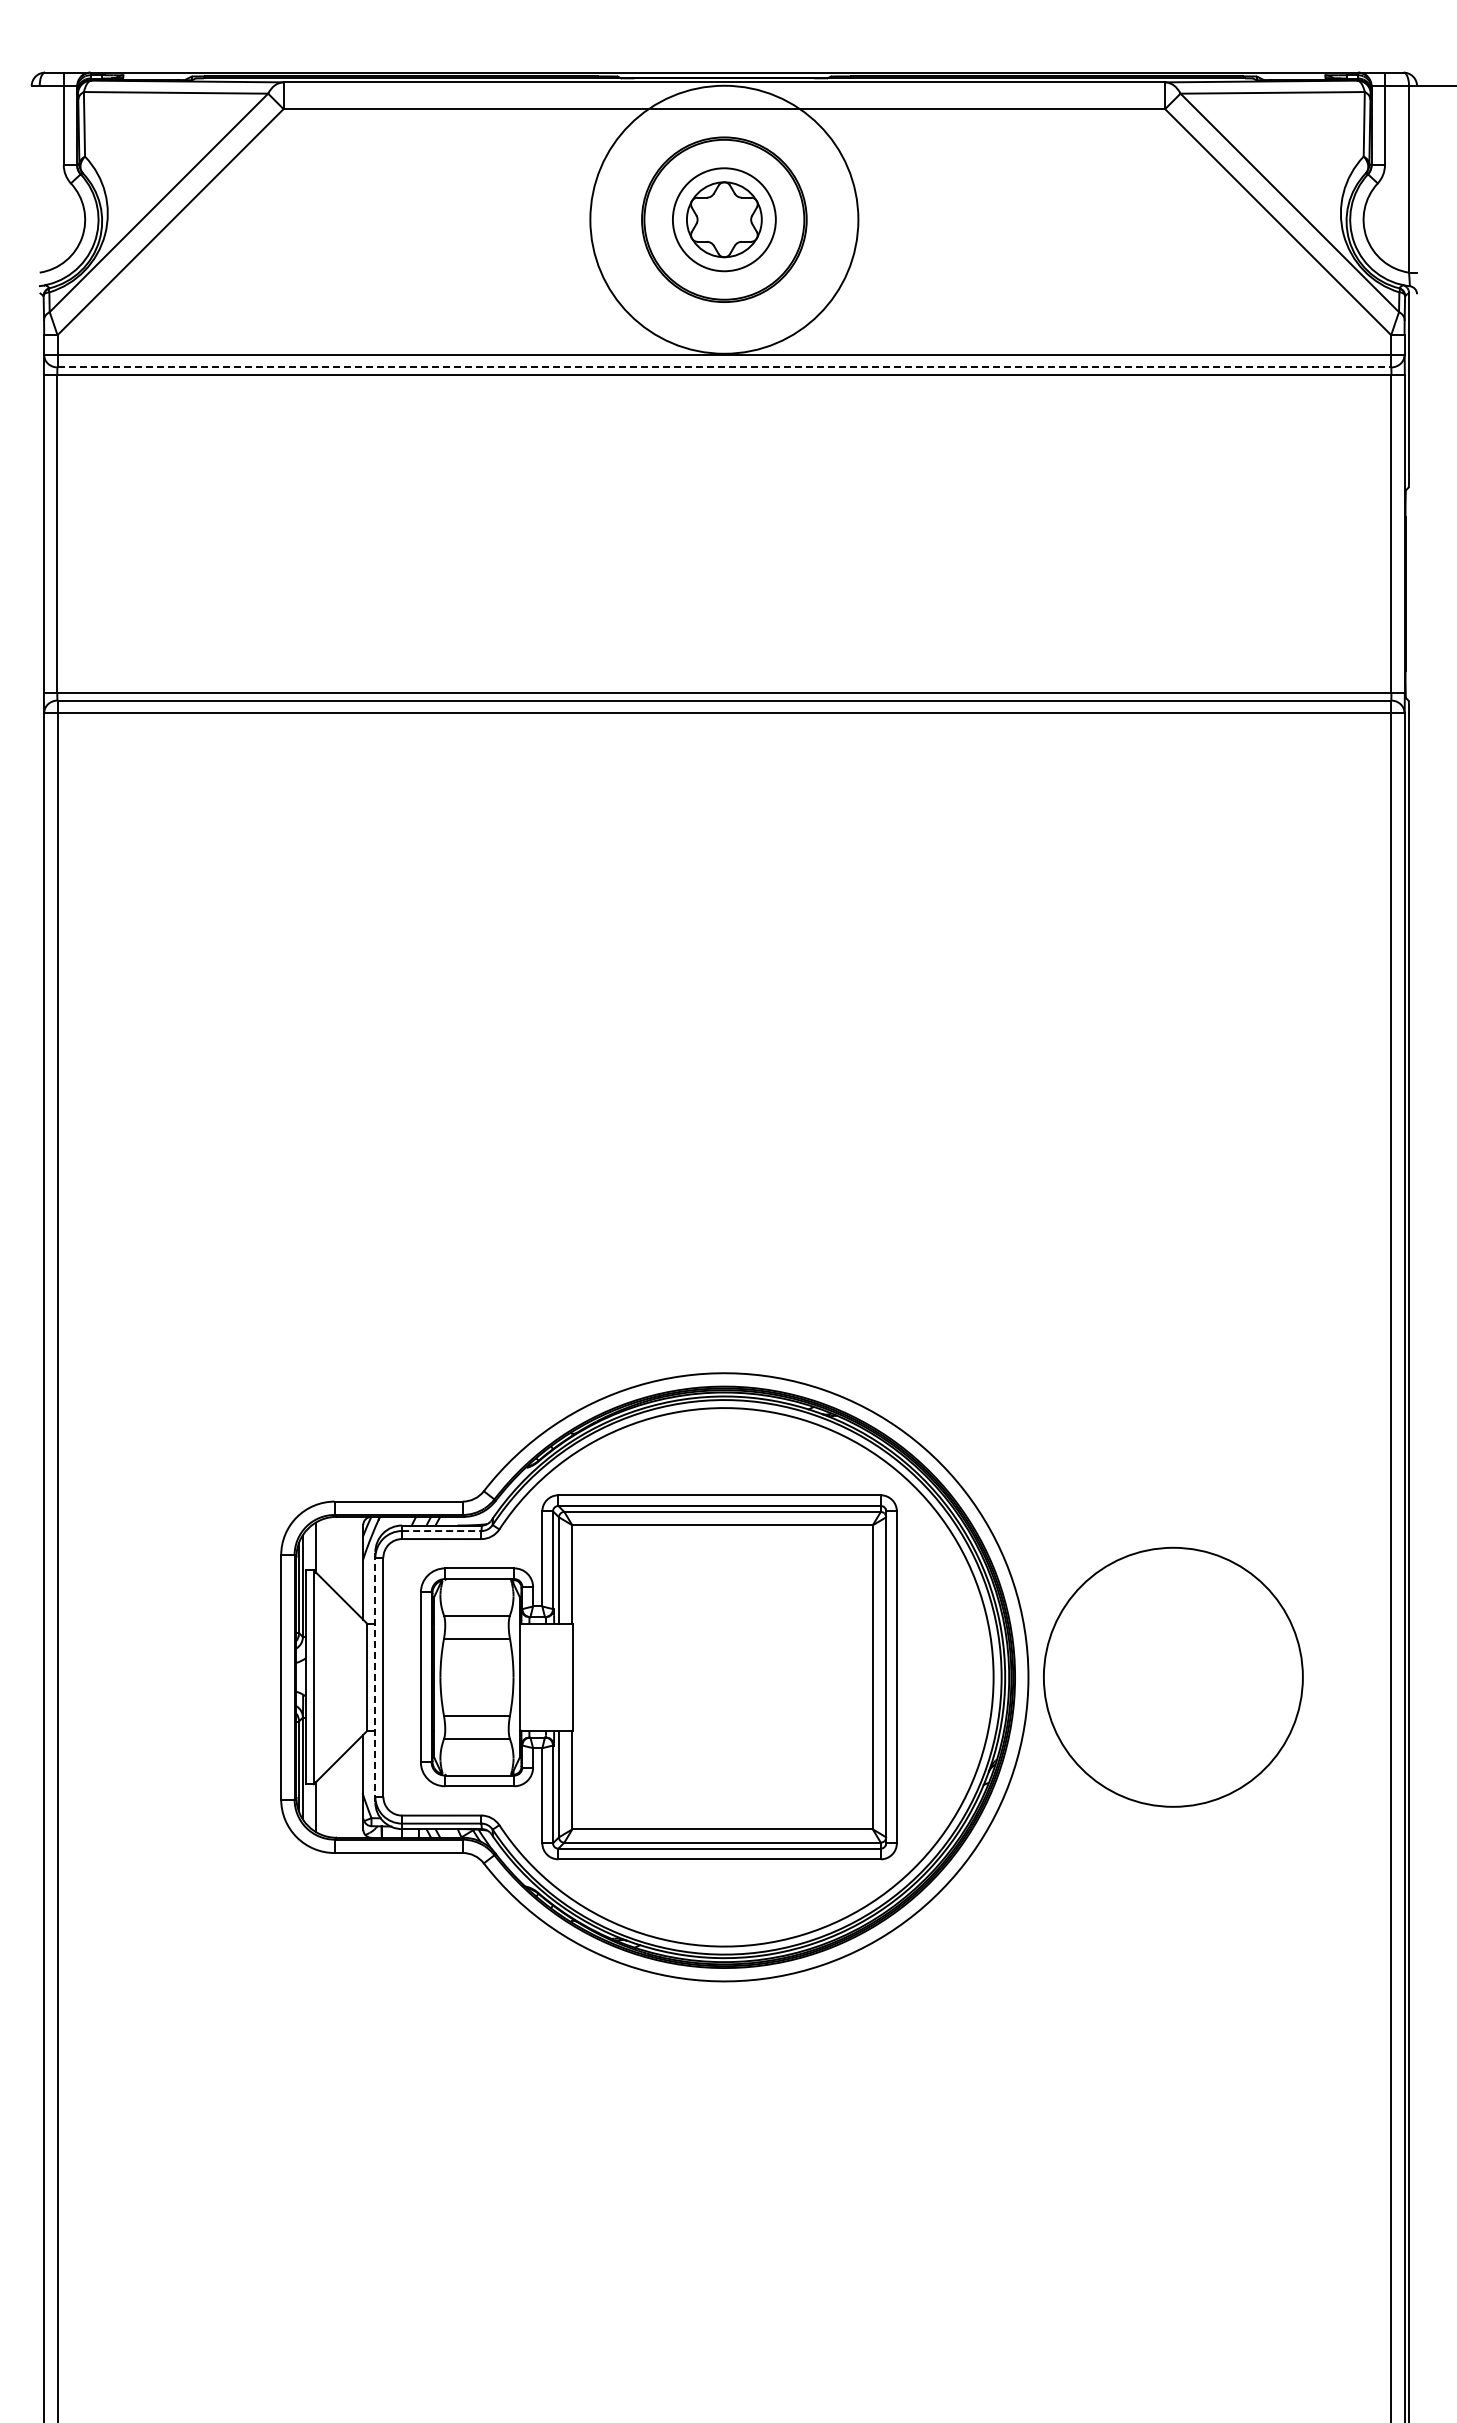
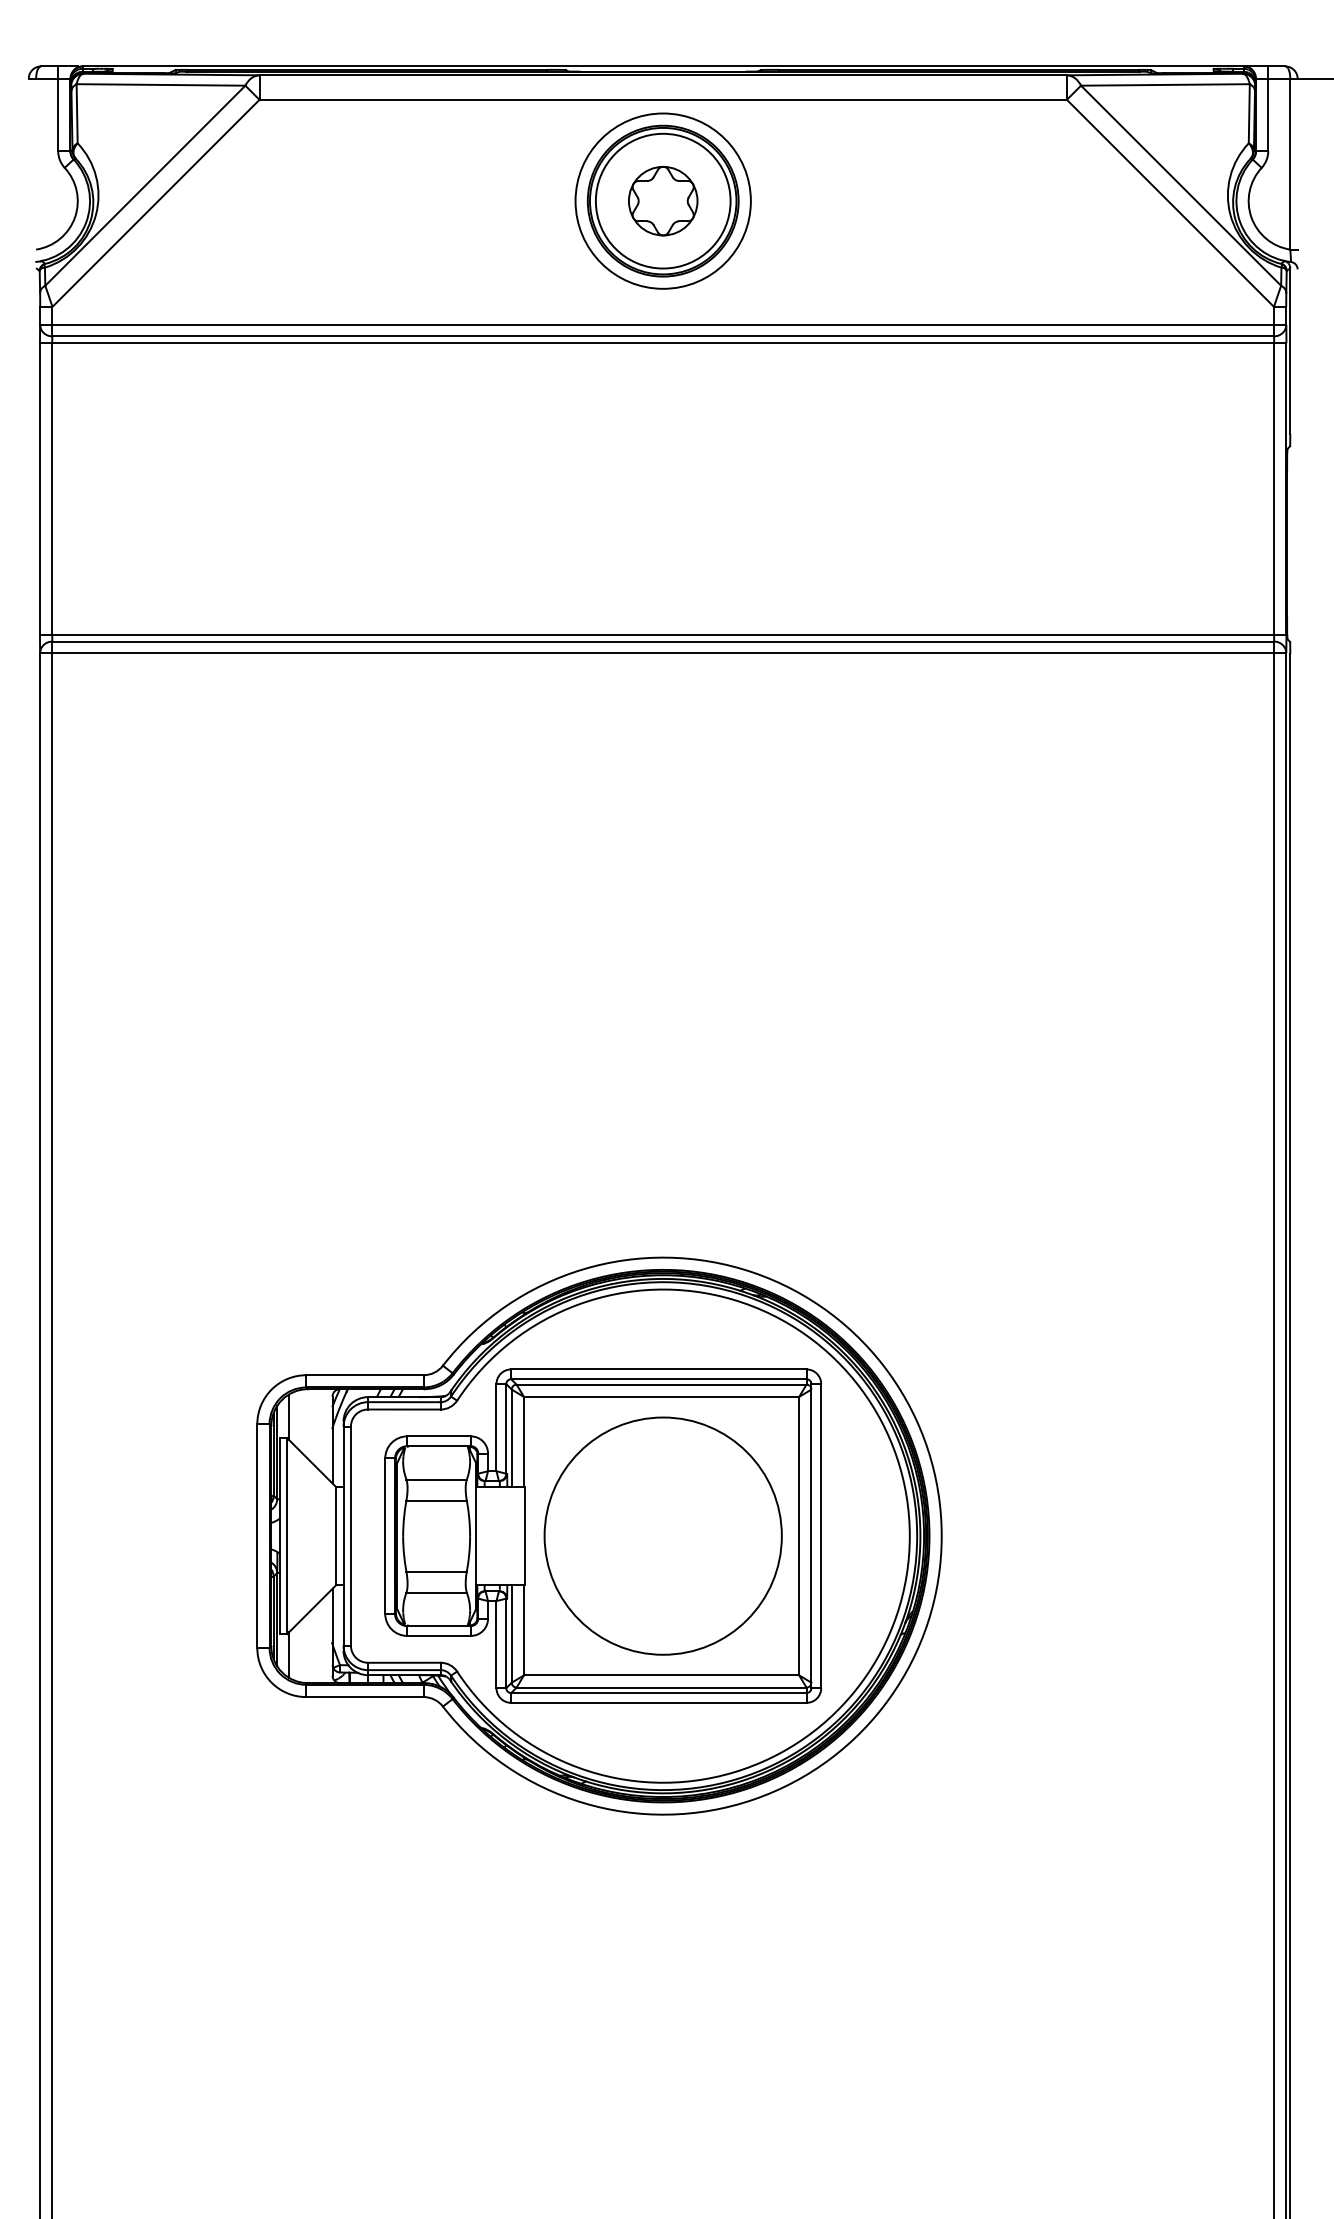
circle: (723, 219) -> (662, 200), size x1.43
circle: (724, 219) -> (663, 200), size x0.71
line: (724, 367) -> (663, 336), dashed -> solid
line: (441, 1531) -> (404, 1402), dashed -> solid
line: (375, 1676) -> (343, 1535), dashed -> solid
circle: (1173, 1676) -> (663, 1535), moved

